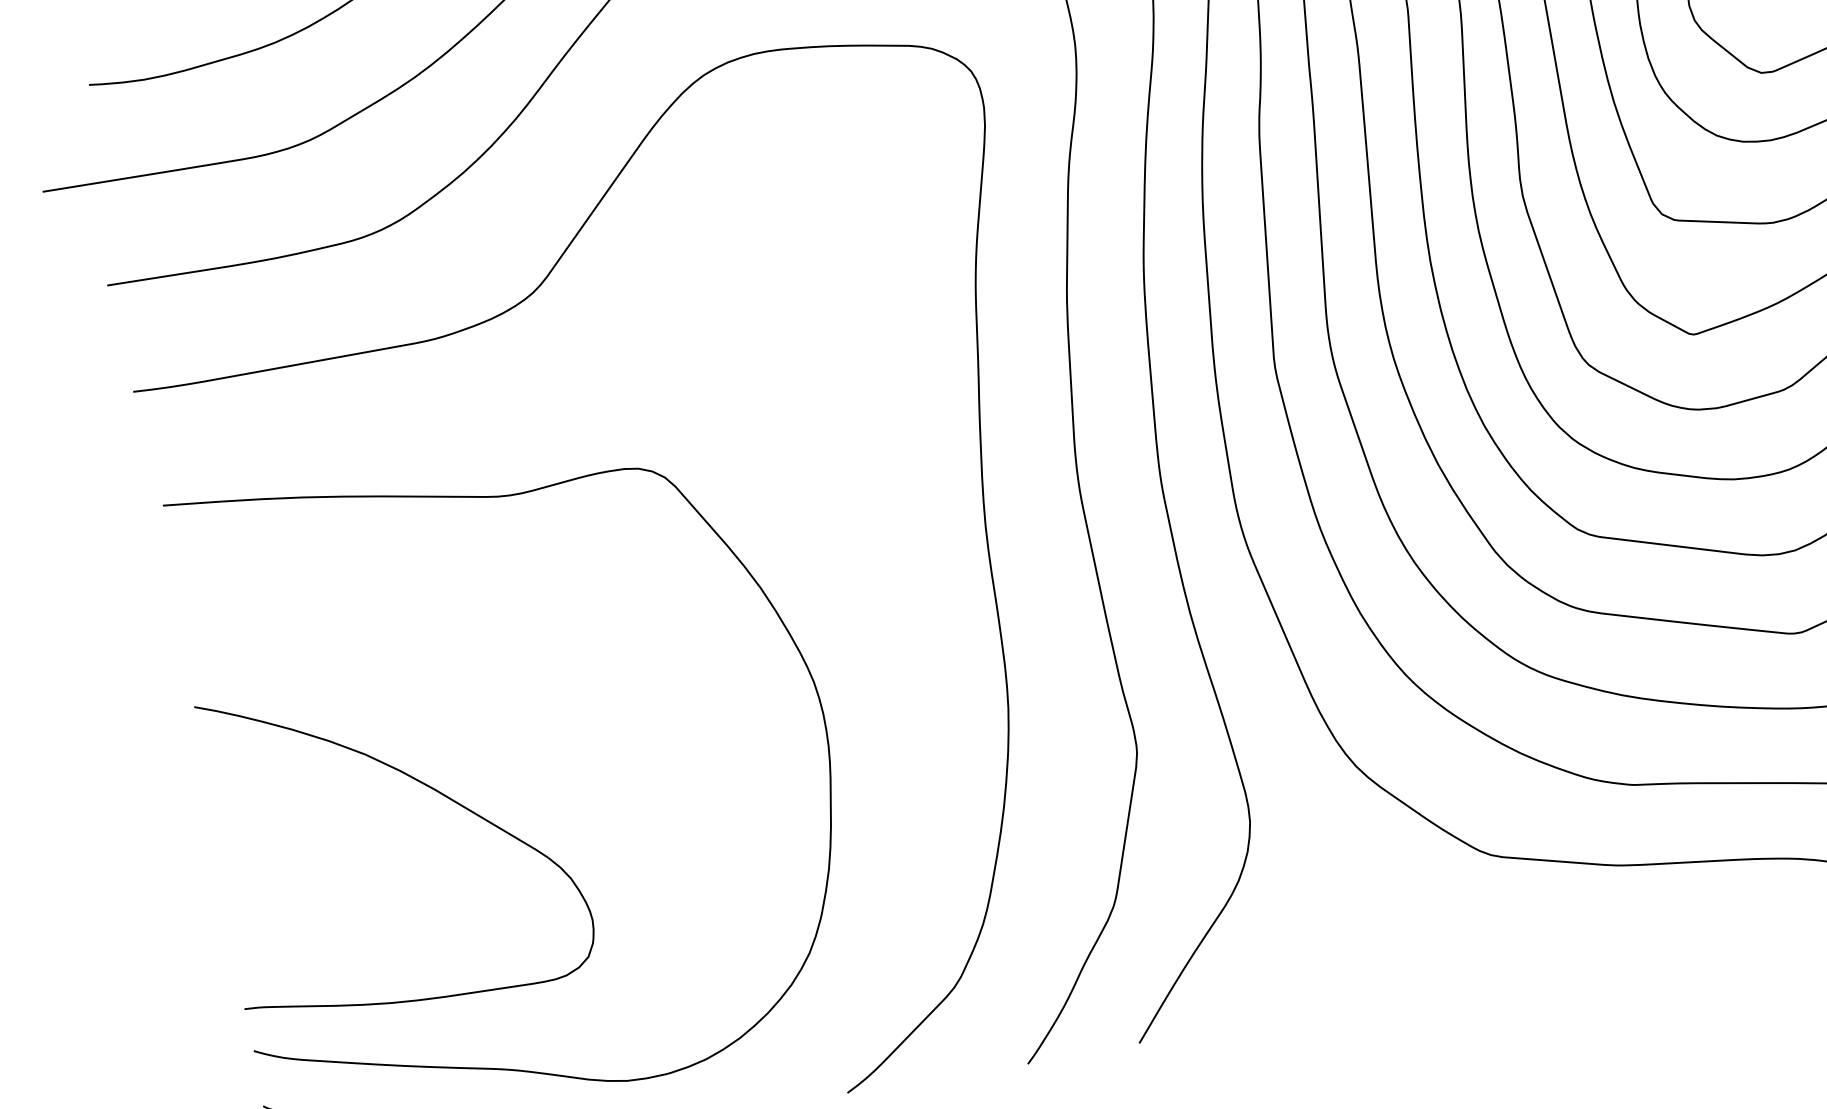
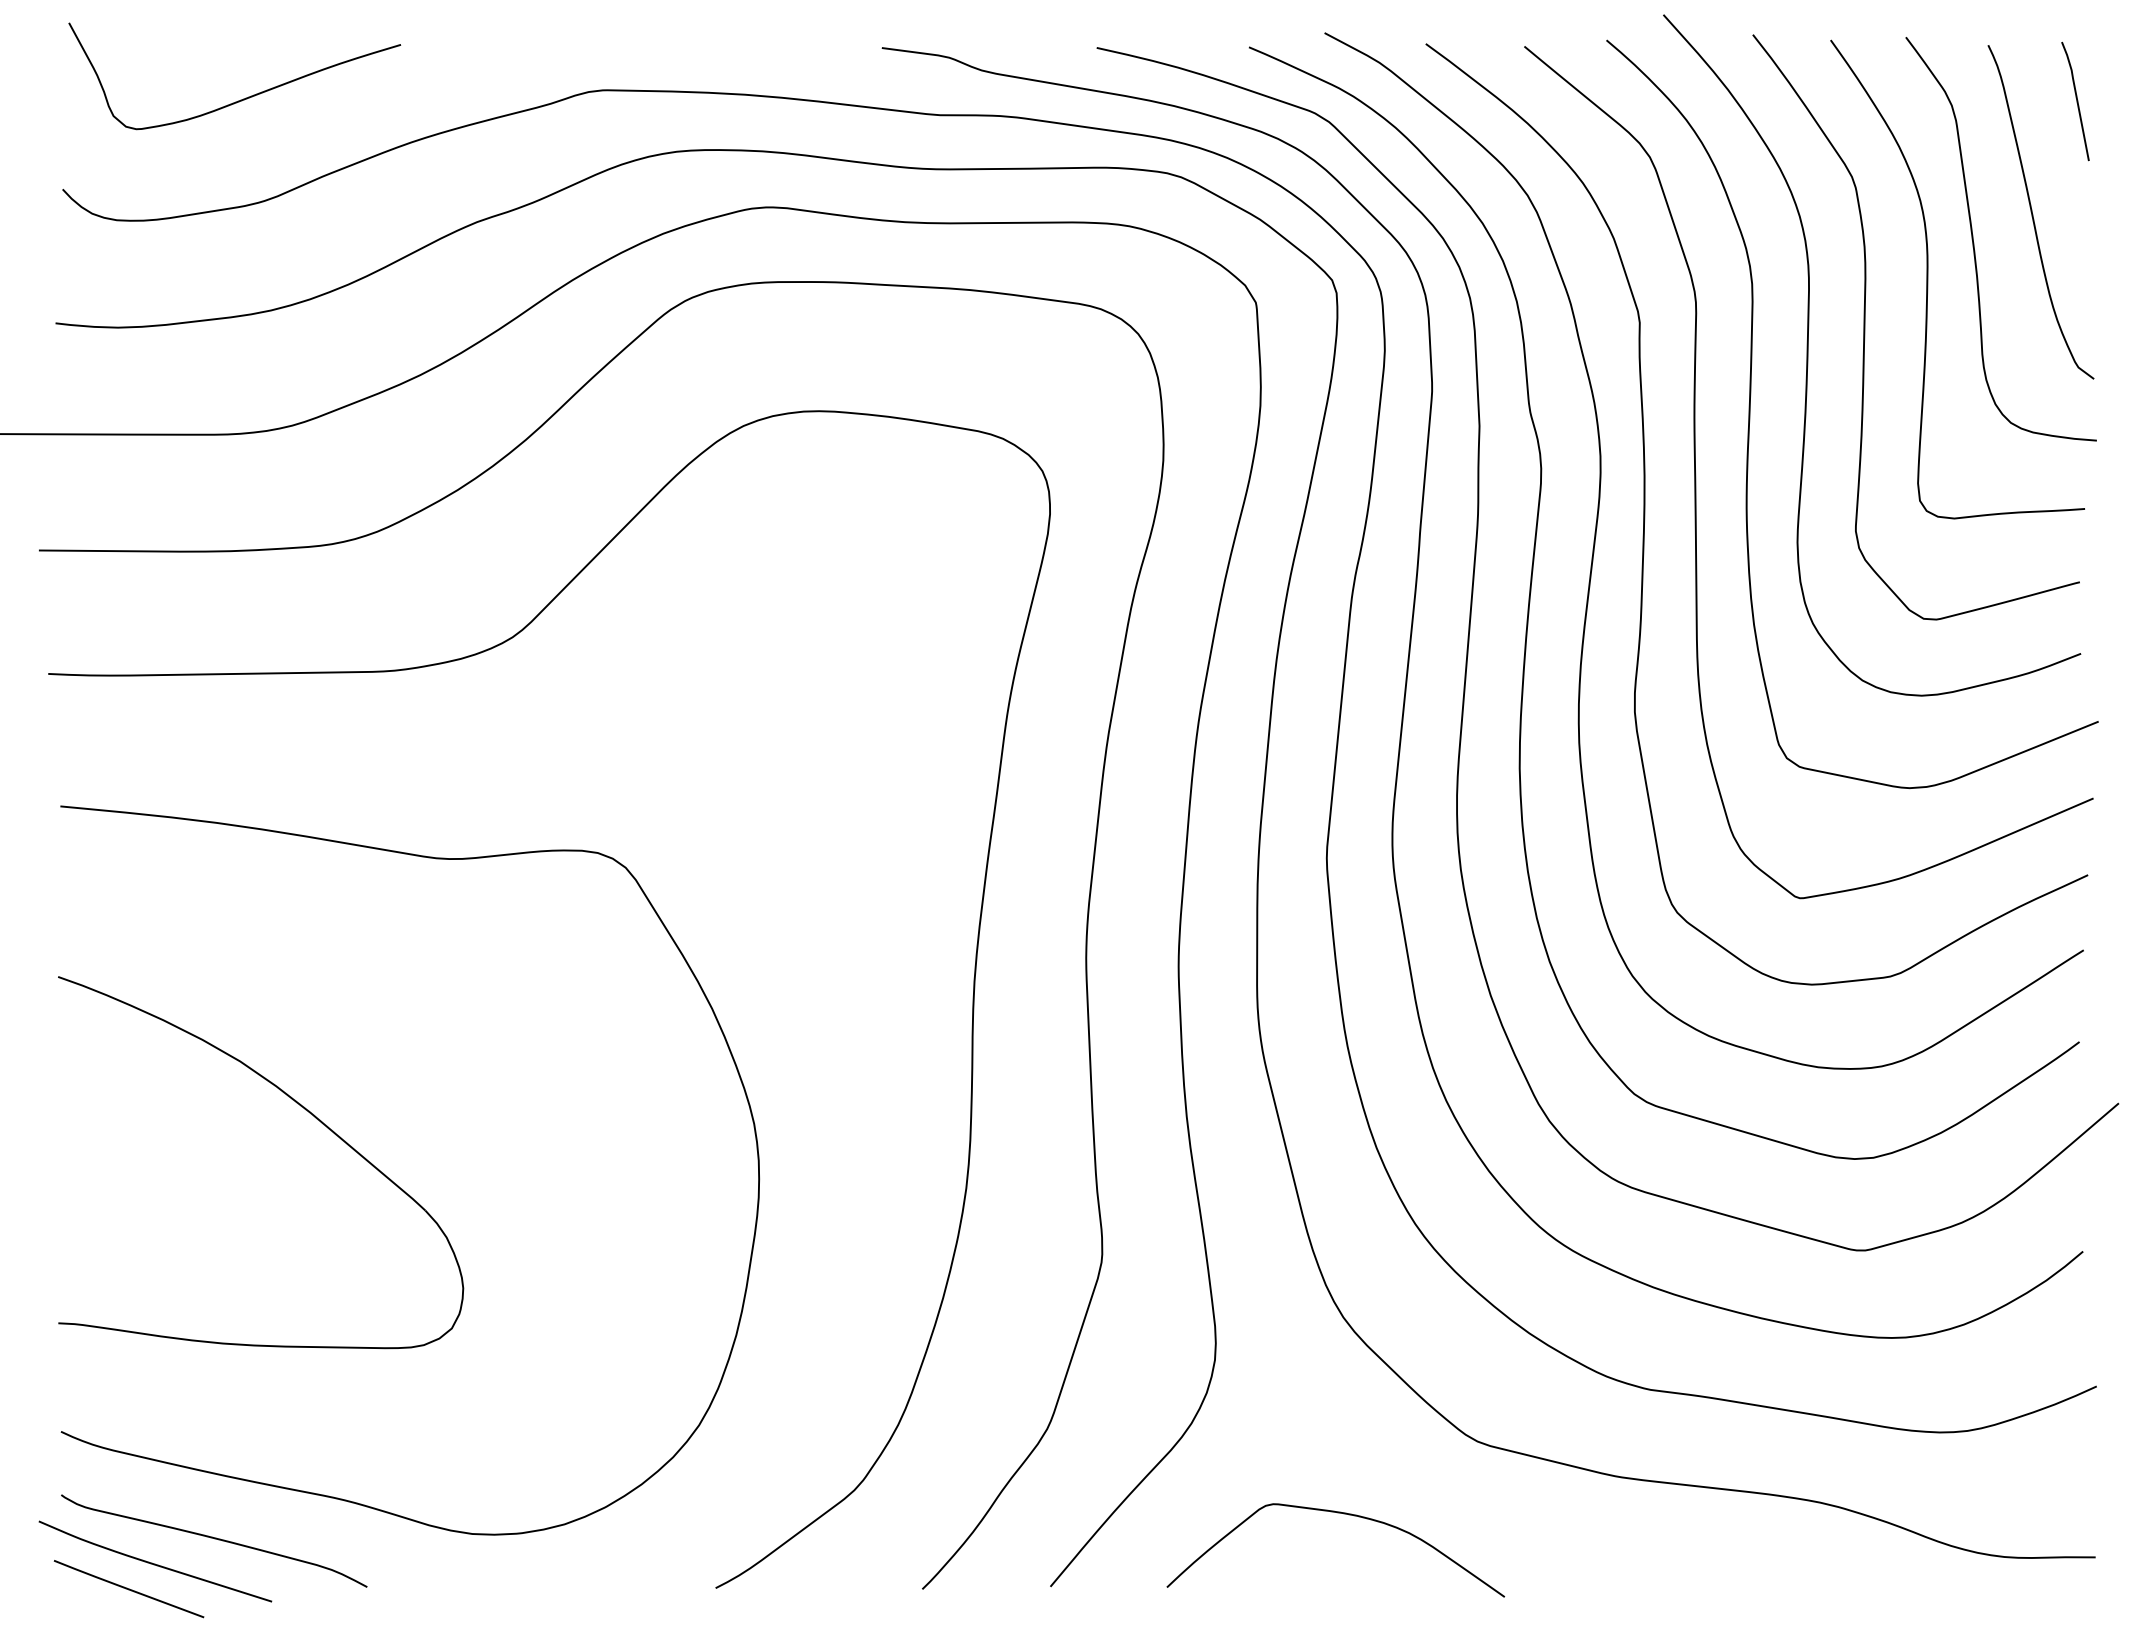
part: (429, 787) -> (305, 1110), moved
curve: (1384, 938) -> (1343, 1514), added

